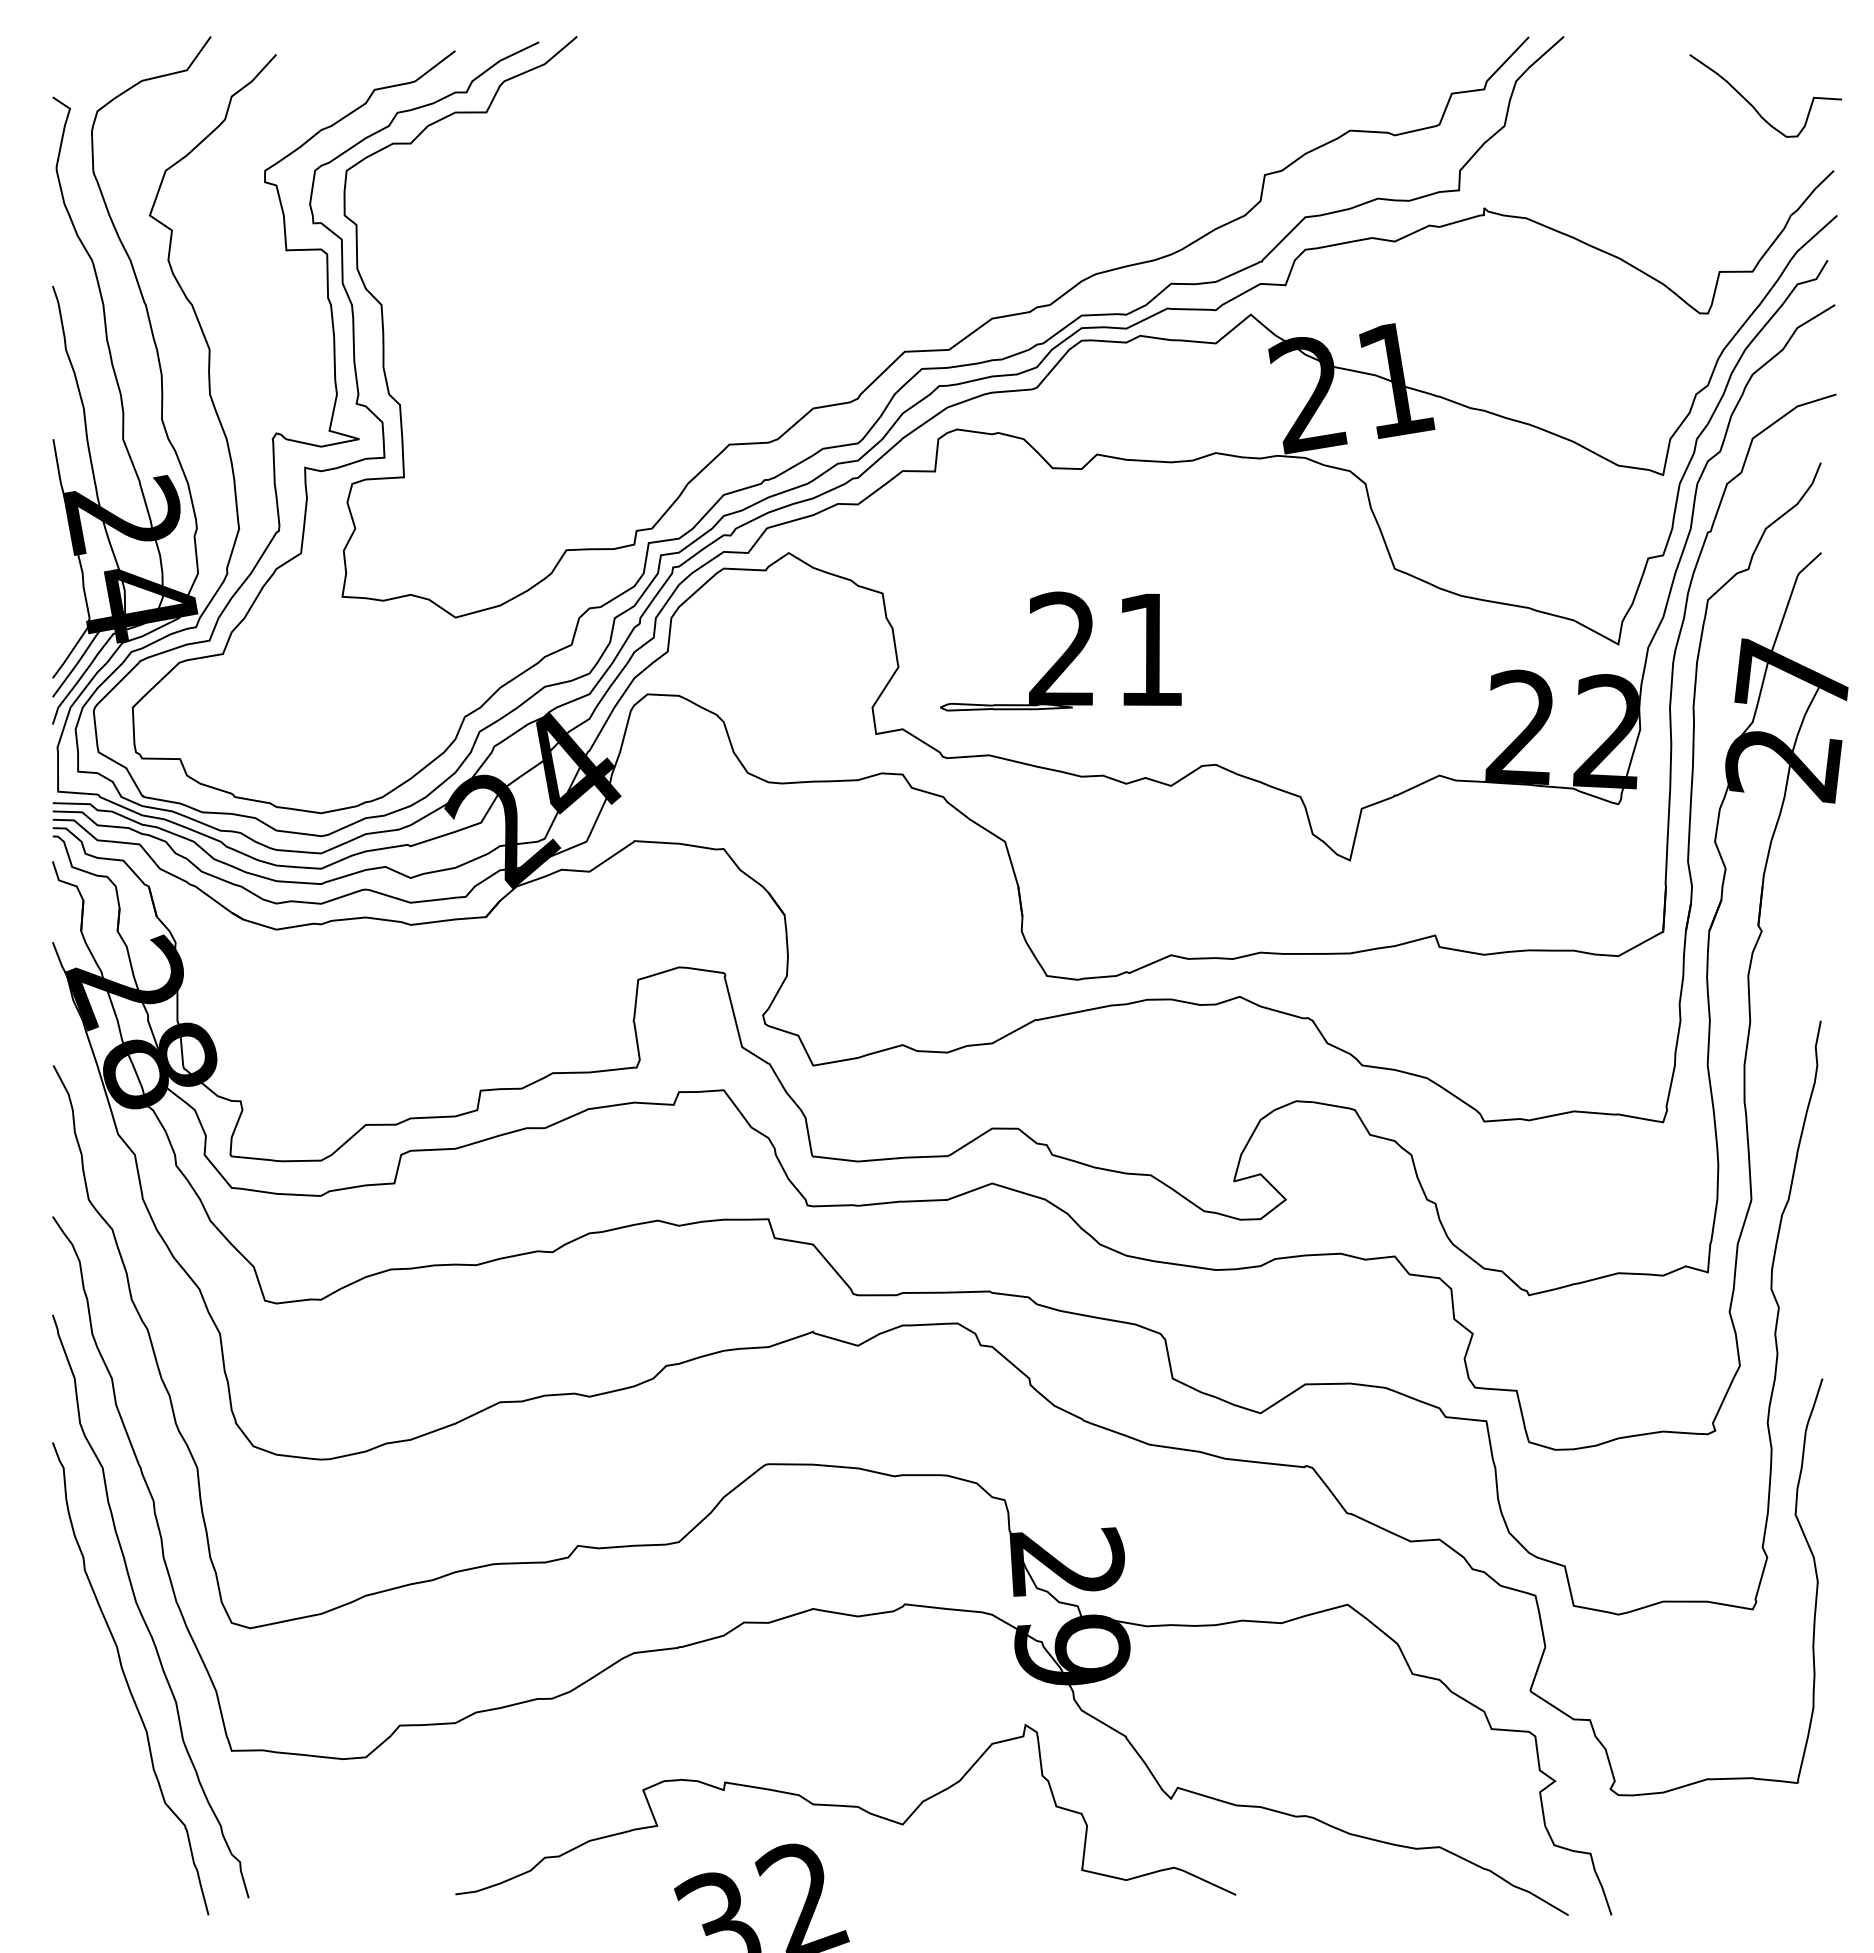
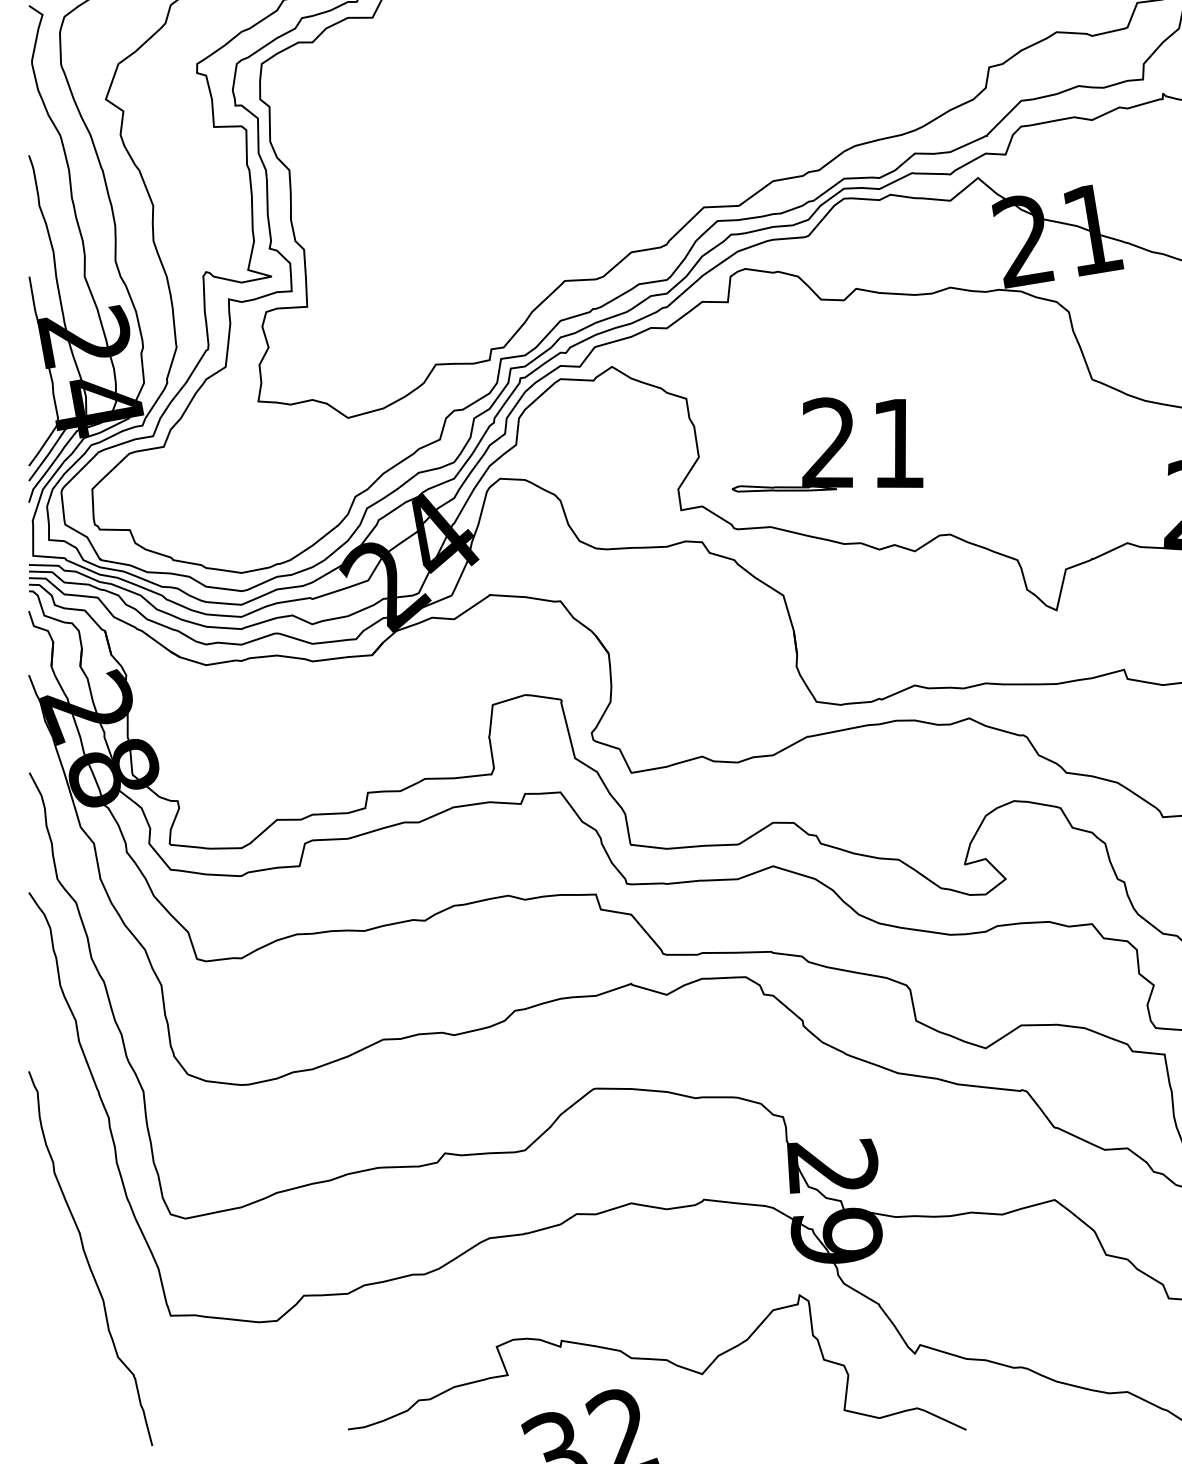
curve: (141, 1611) -> (99, 1205), removed

